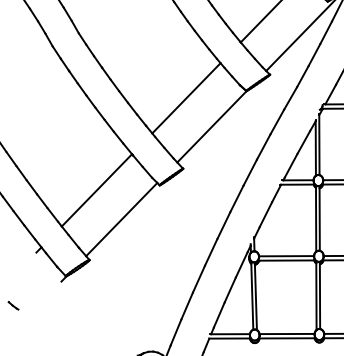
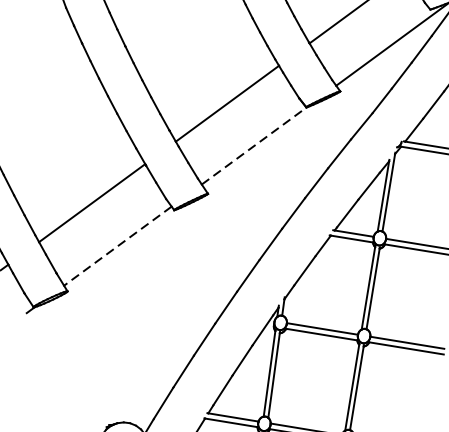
line: (212, 126) -> (254, 145), solid -> dashed
line: (121, 219) -> (117, 246), solid -> dashed

